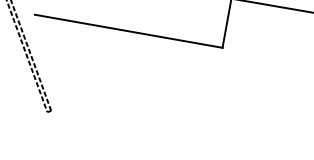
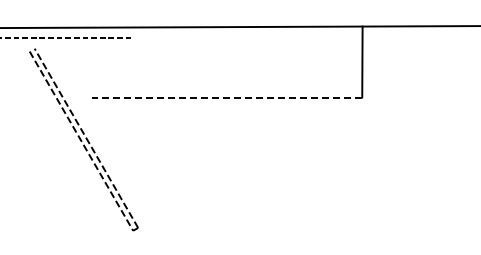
line: (128, 31) -> (226, 97), solid -> dashed

